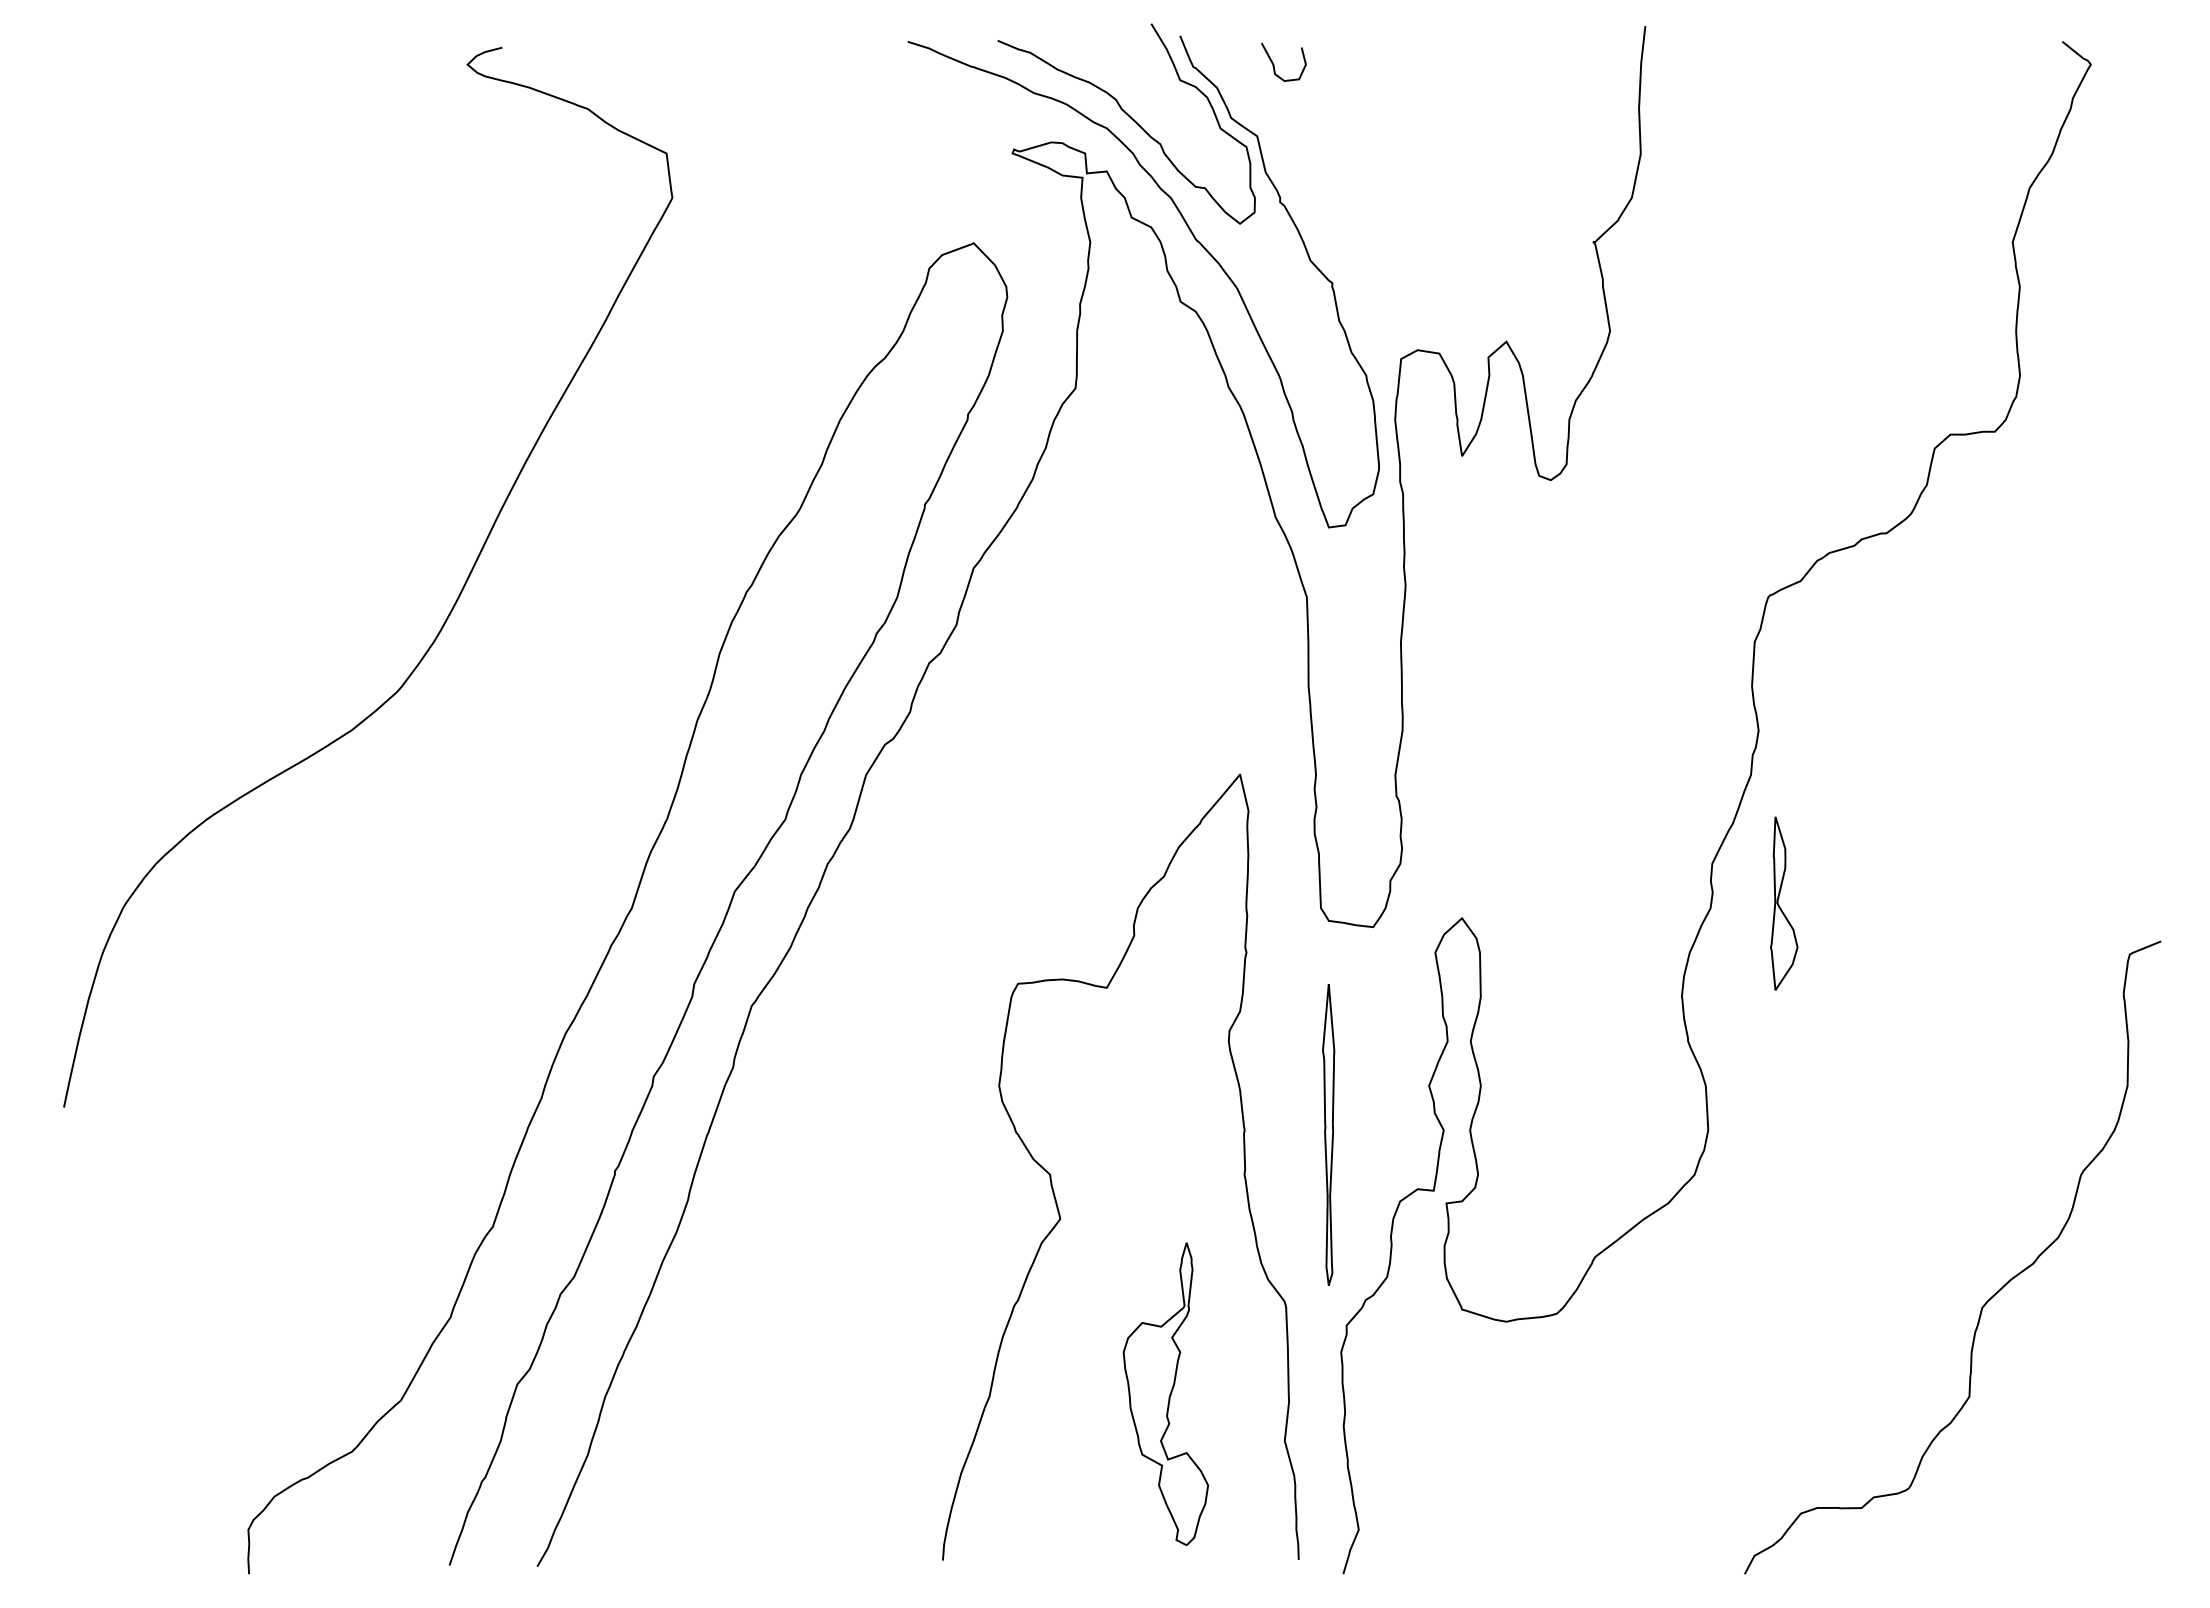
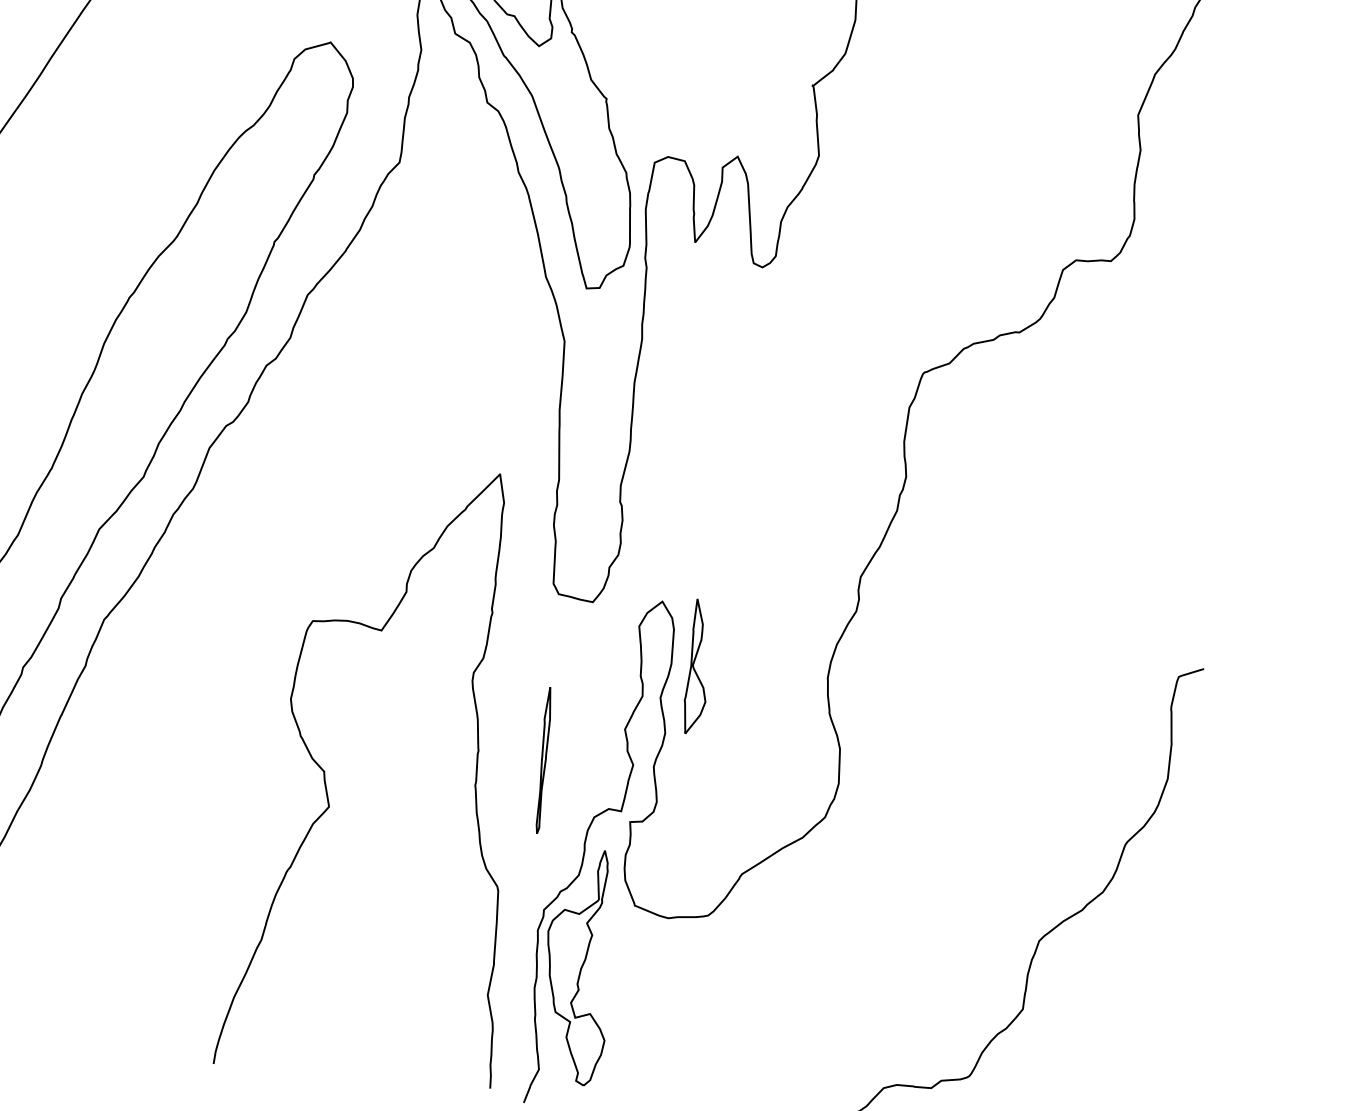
part: (1784, 903) -> (698, 666), moved
part: (1328, 1134) -> (543, 760), size x0.62
part: (1165, 1393) -> (577, 966), moved

